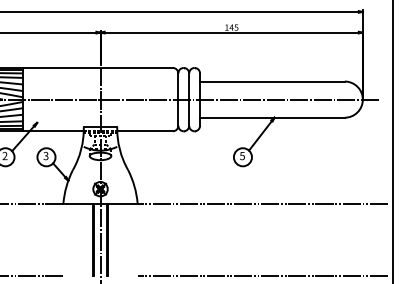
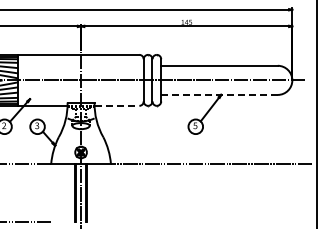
line: (273, 117) -> (220, 94), solid -> dashed
line: (145, 130) -> (117, 105), solid -> dashed
line: (262, 276) -> (211, 222), removed

